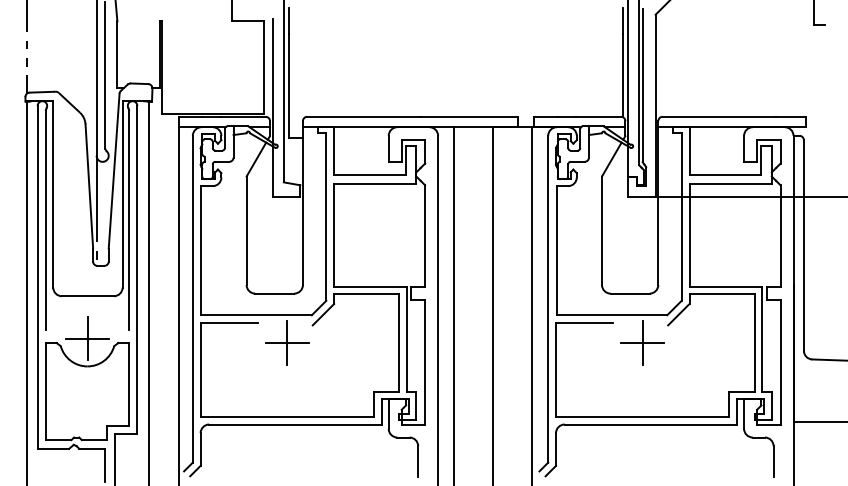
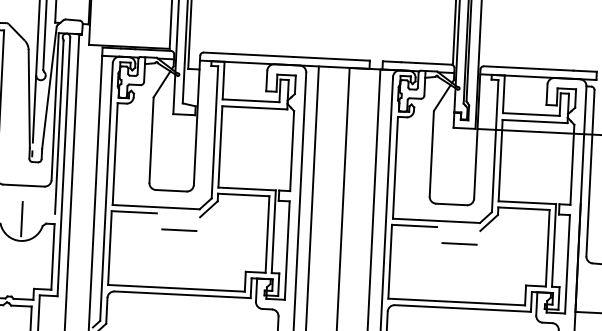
line: (87, 338) -> (21, 218), removed
line: (287, 342) -> (179, 229), removed
line: (642, 342) -> (459, 243), removed

